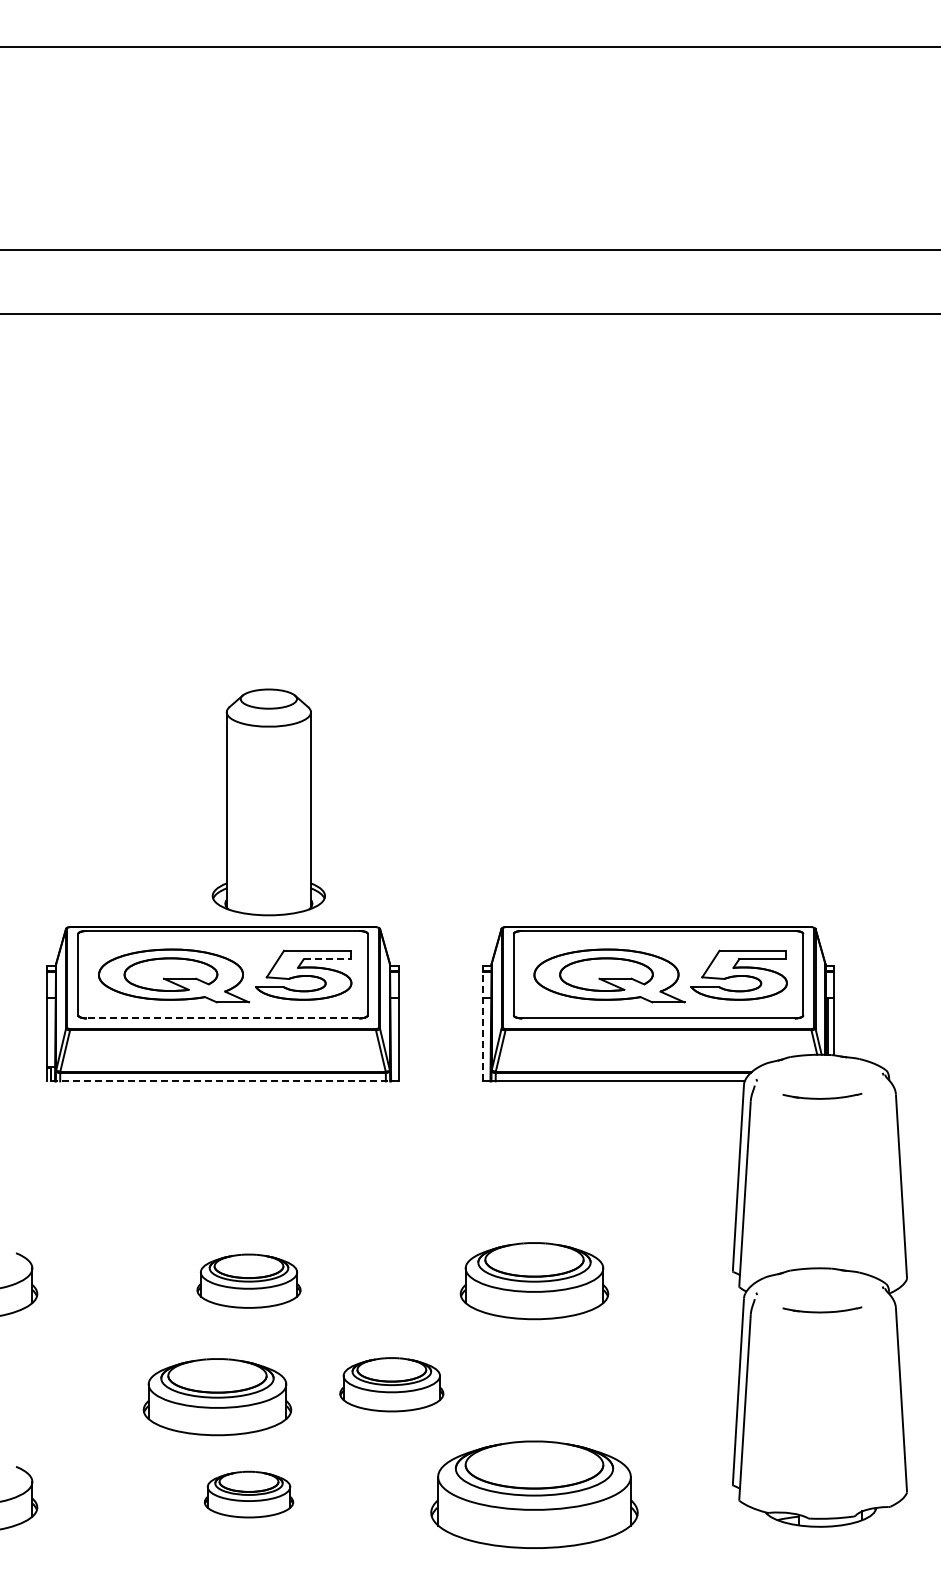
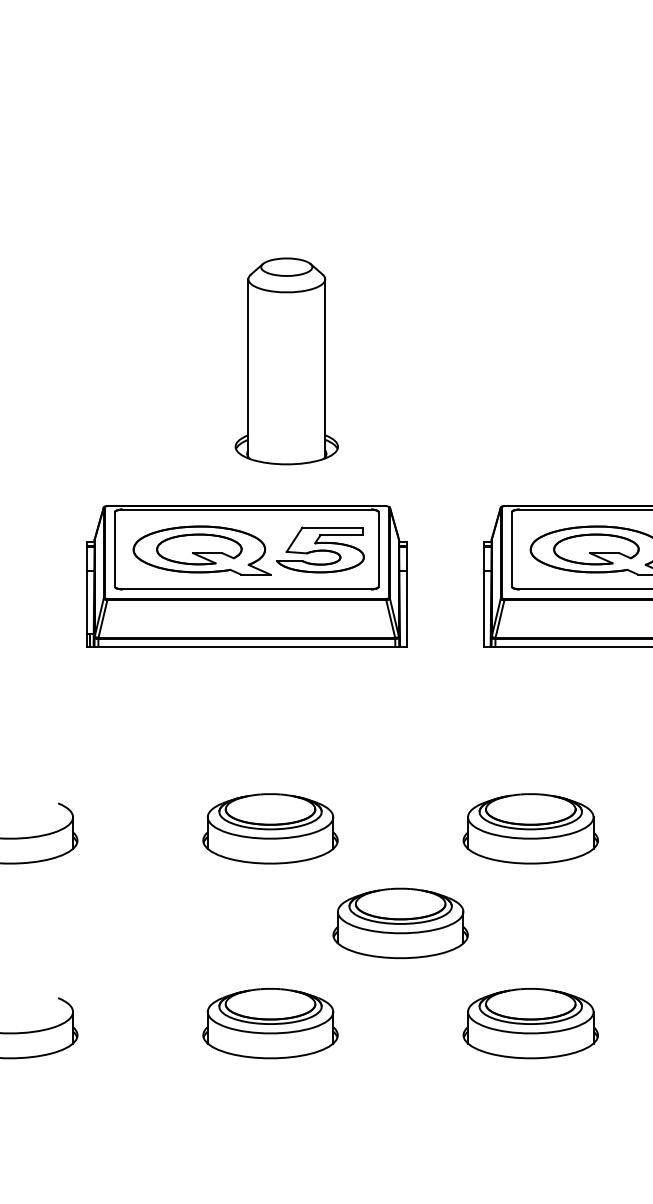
part: (268, 802) -> (286, 361), moved
line: (327, 959) -> (342, 535), dashed -> solid
line: (222, 1018) -> (246, 589), dashed -> solid
line: (482, 1023) -> (483, 593), dashed -> solid
line: (223, 1081) -> (247, 646), dashed -> solid
part: (248, 1281) -> (270, 829), size x1.43
part: (391, 1384) -> (400, 923), size x1.43
part: (217, 1397) -> (241, 934), removed
part: (248, 1494) -> (270, 1023), size x1.67
part: (534, 1494) -> (530, 1023), size x0.71

